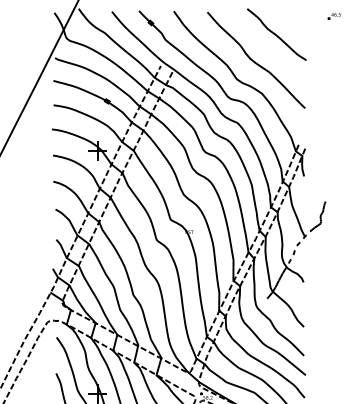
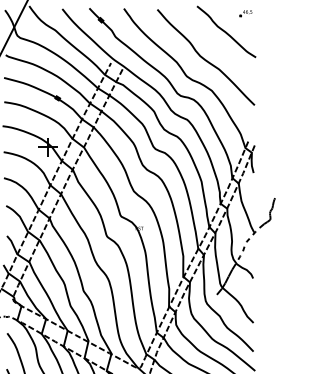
part: (333, 16) -> (245, 13), moved

